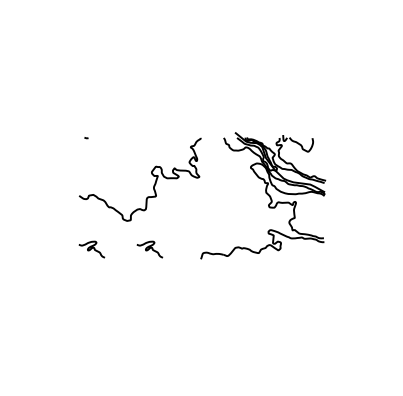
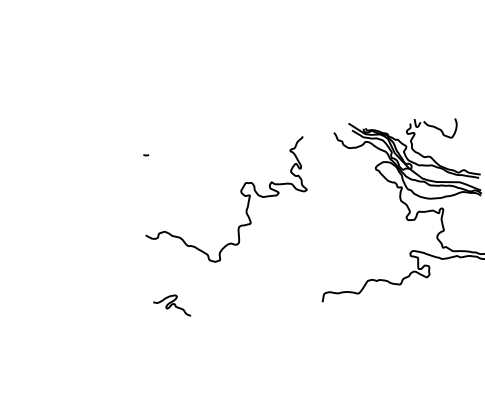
curve: (149, 249) -> (250, 297), removed

